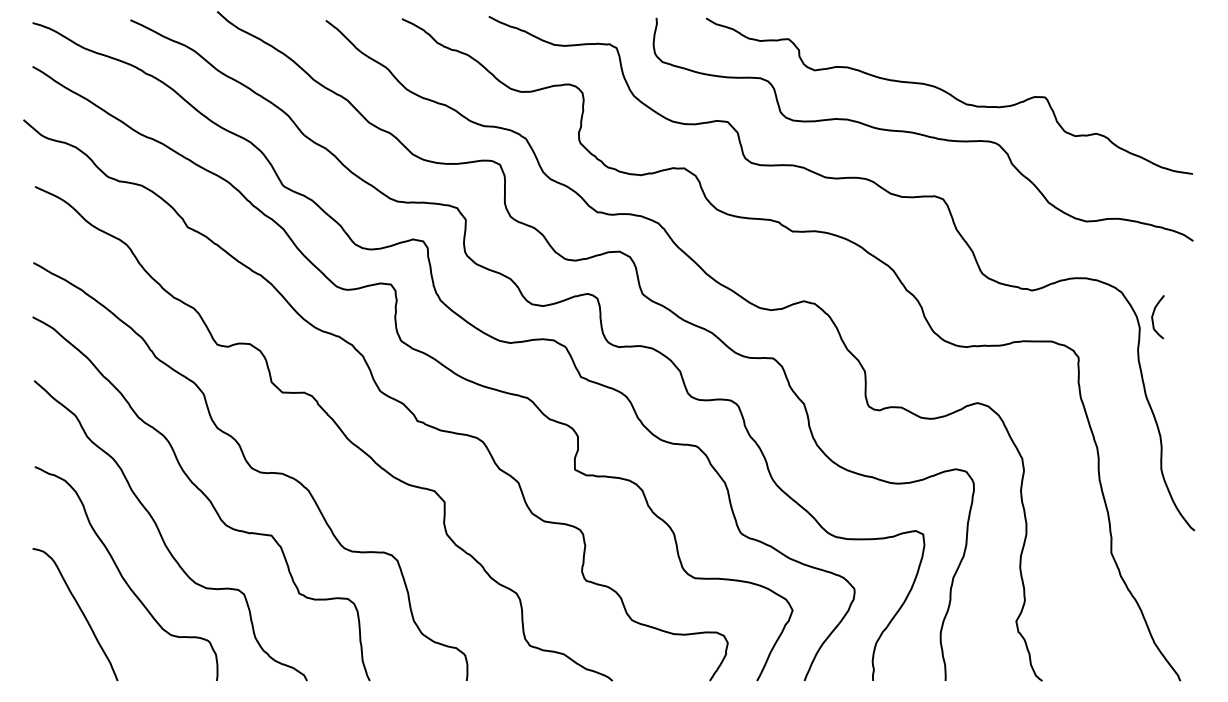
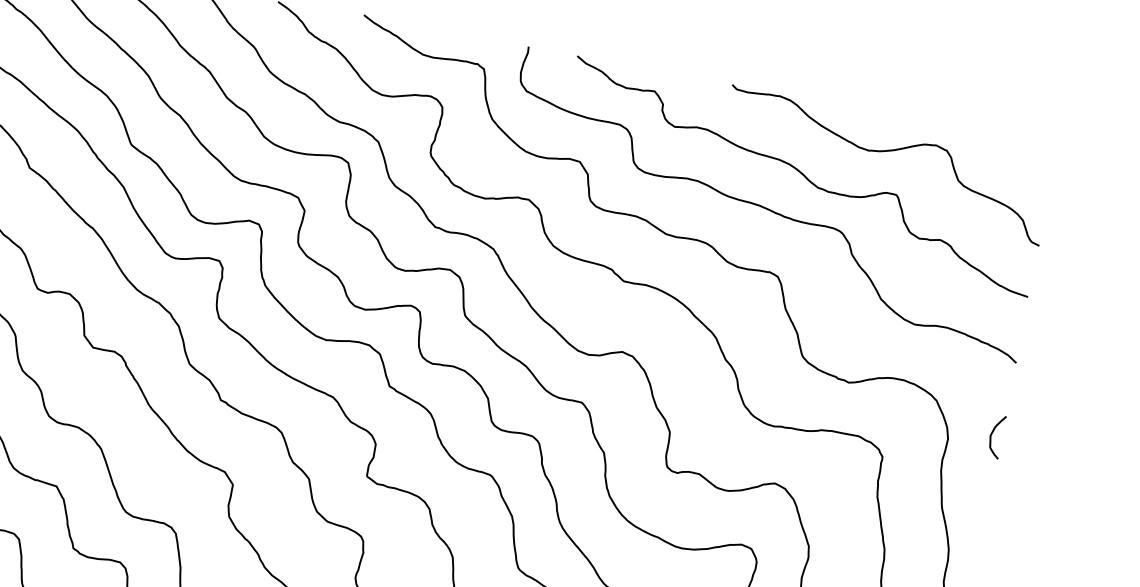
curve: (1025, 57) -> (884, 152), added
curve: (1153, 316) -> (992, 435), moved

